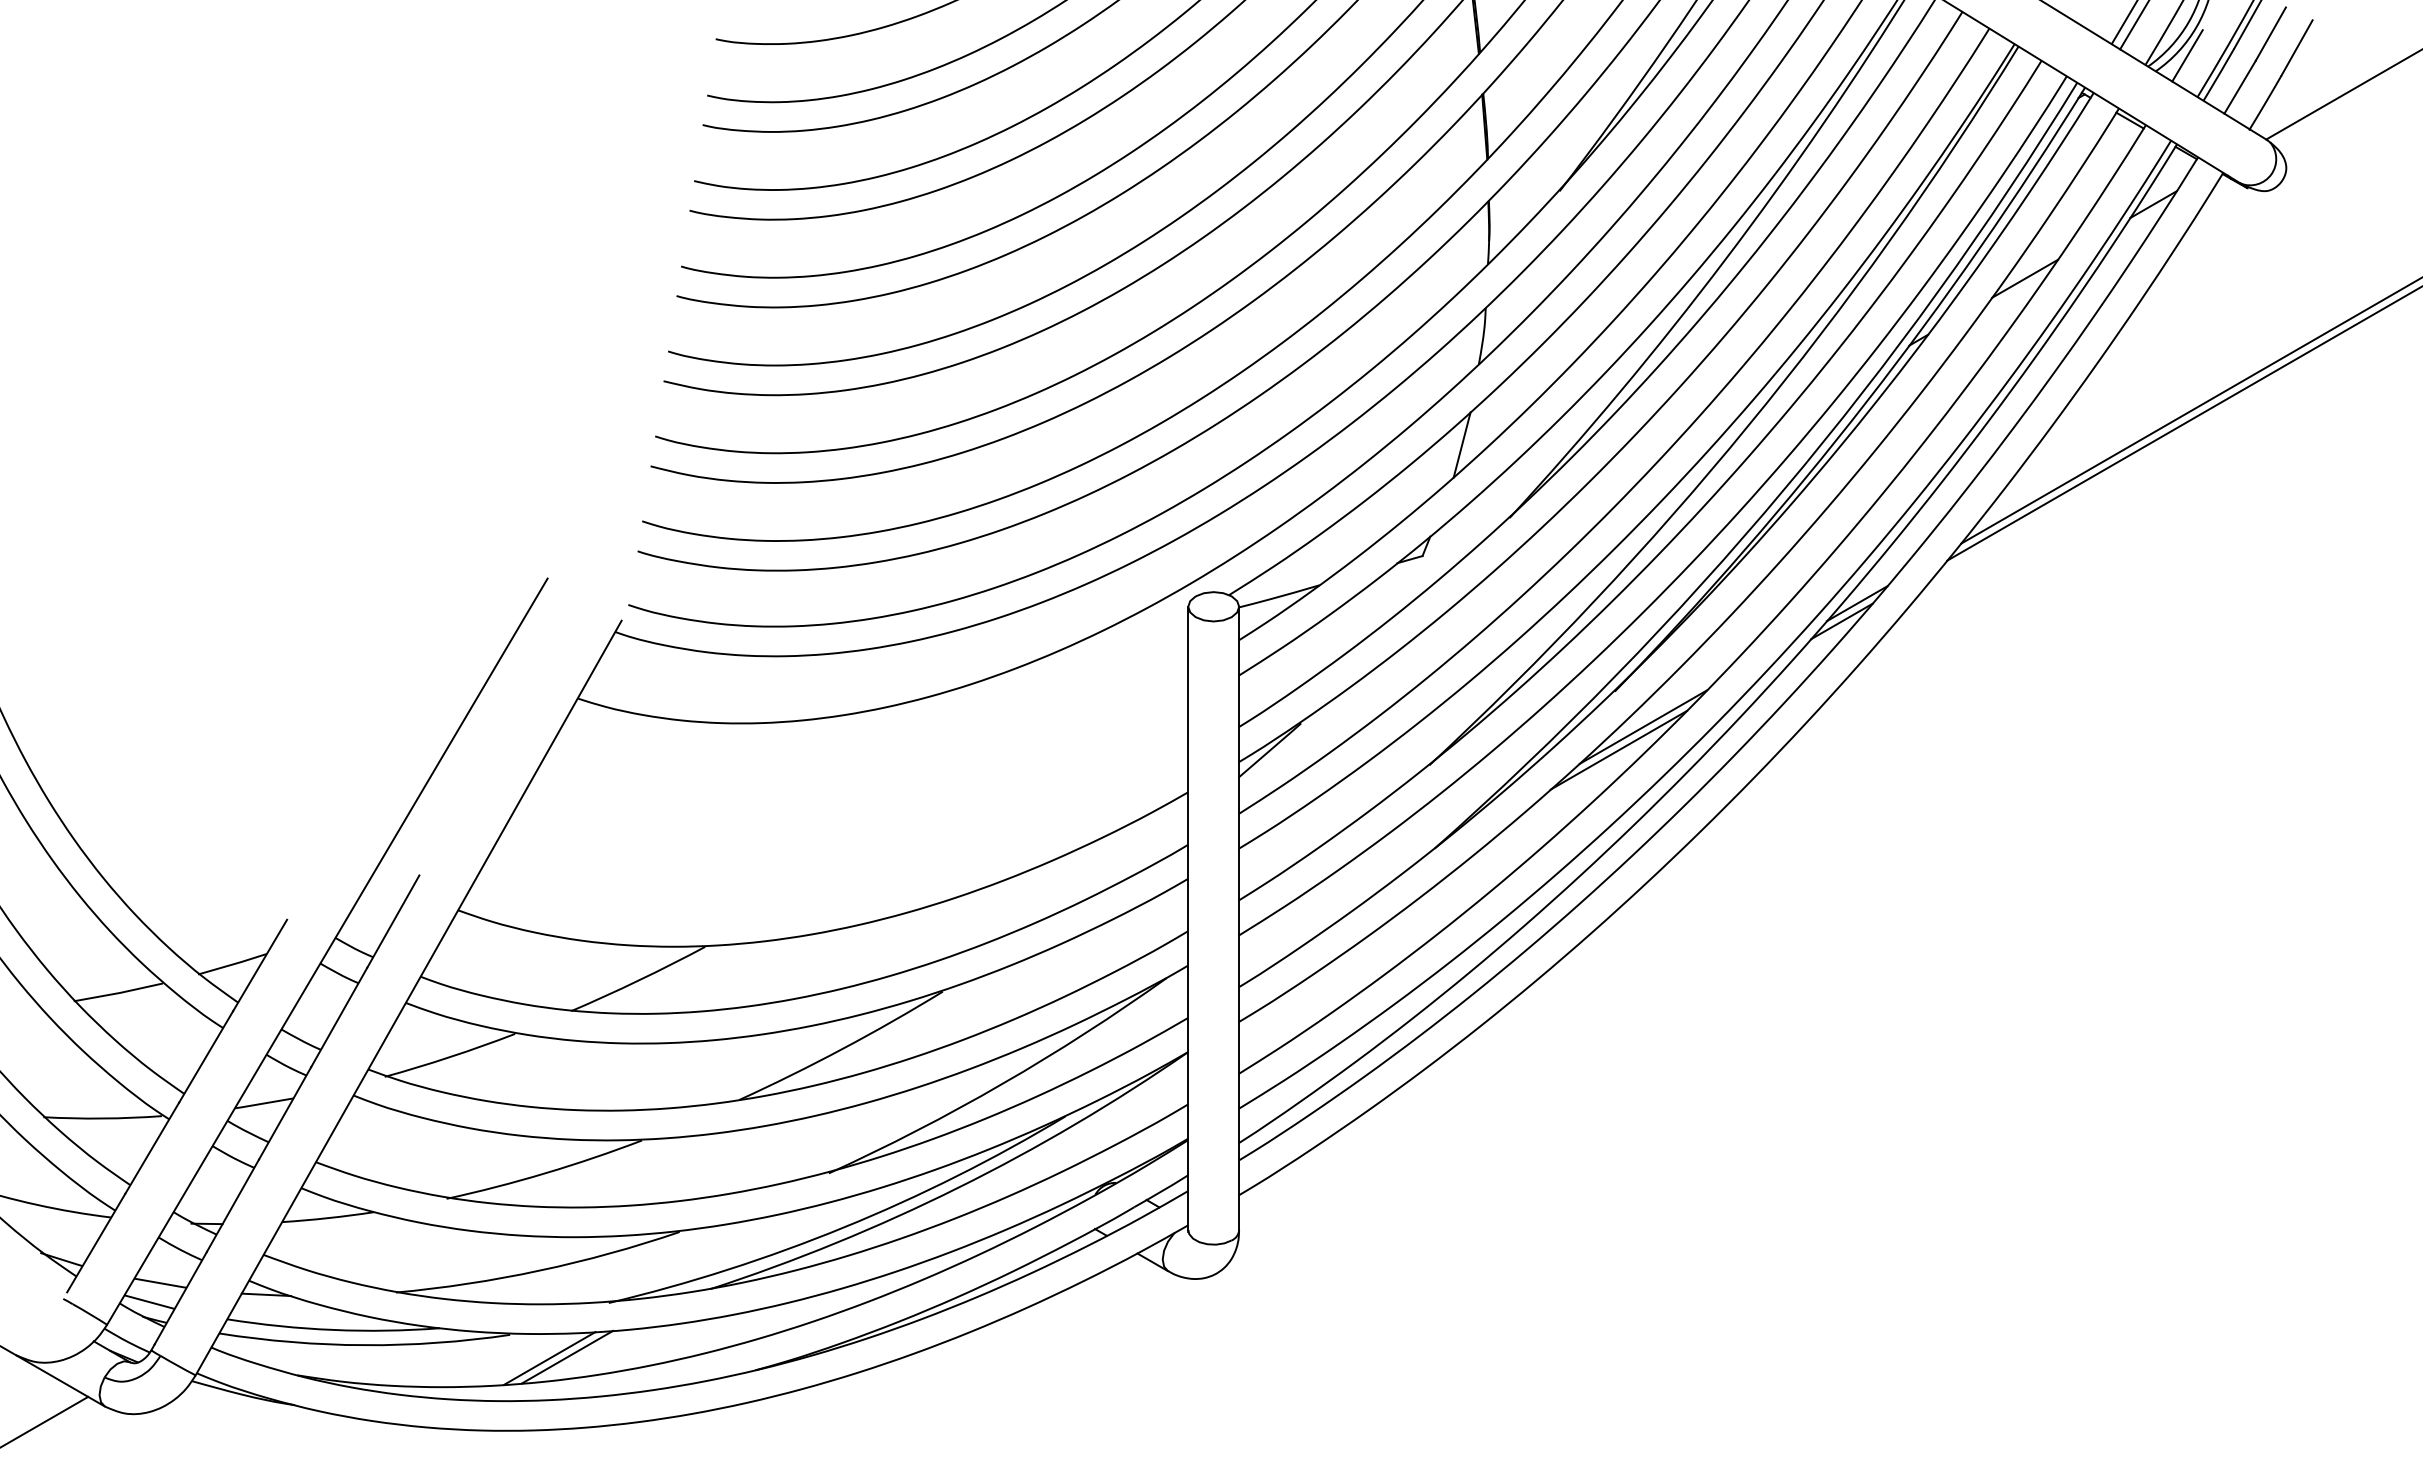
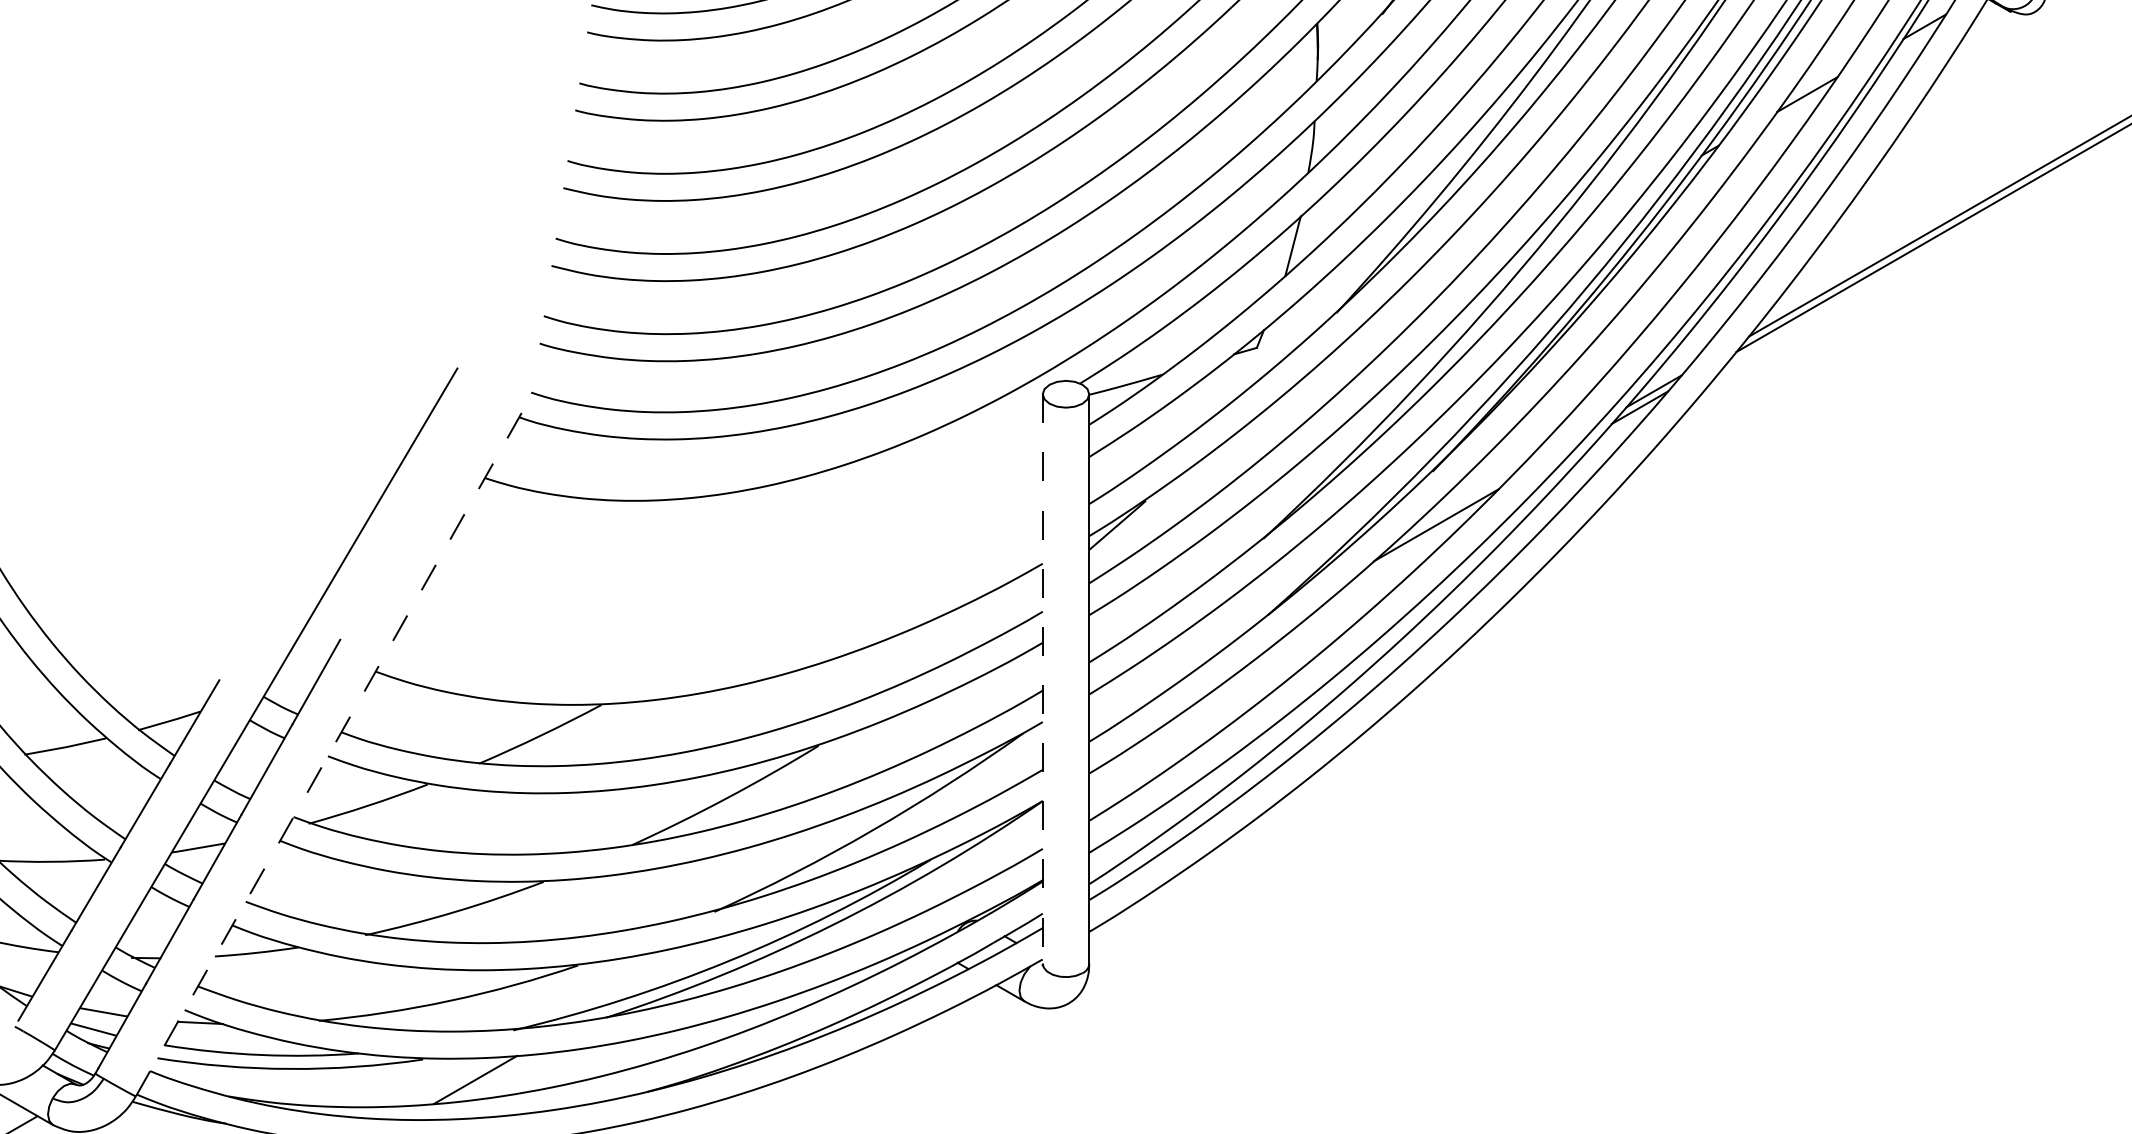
line: (1643, 726) -> (1458, 503), removed
line: (1188, 918) -> (1043, 679), solid -> dashed
line: (408, 997) -> (330, 751), solid -> dashed
line: (549, 1358) -> (459, 1081), removed

